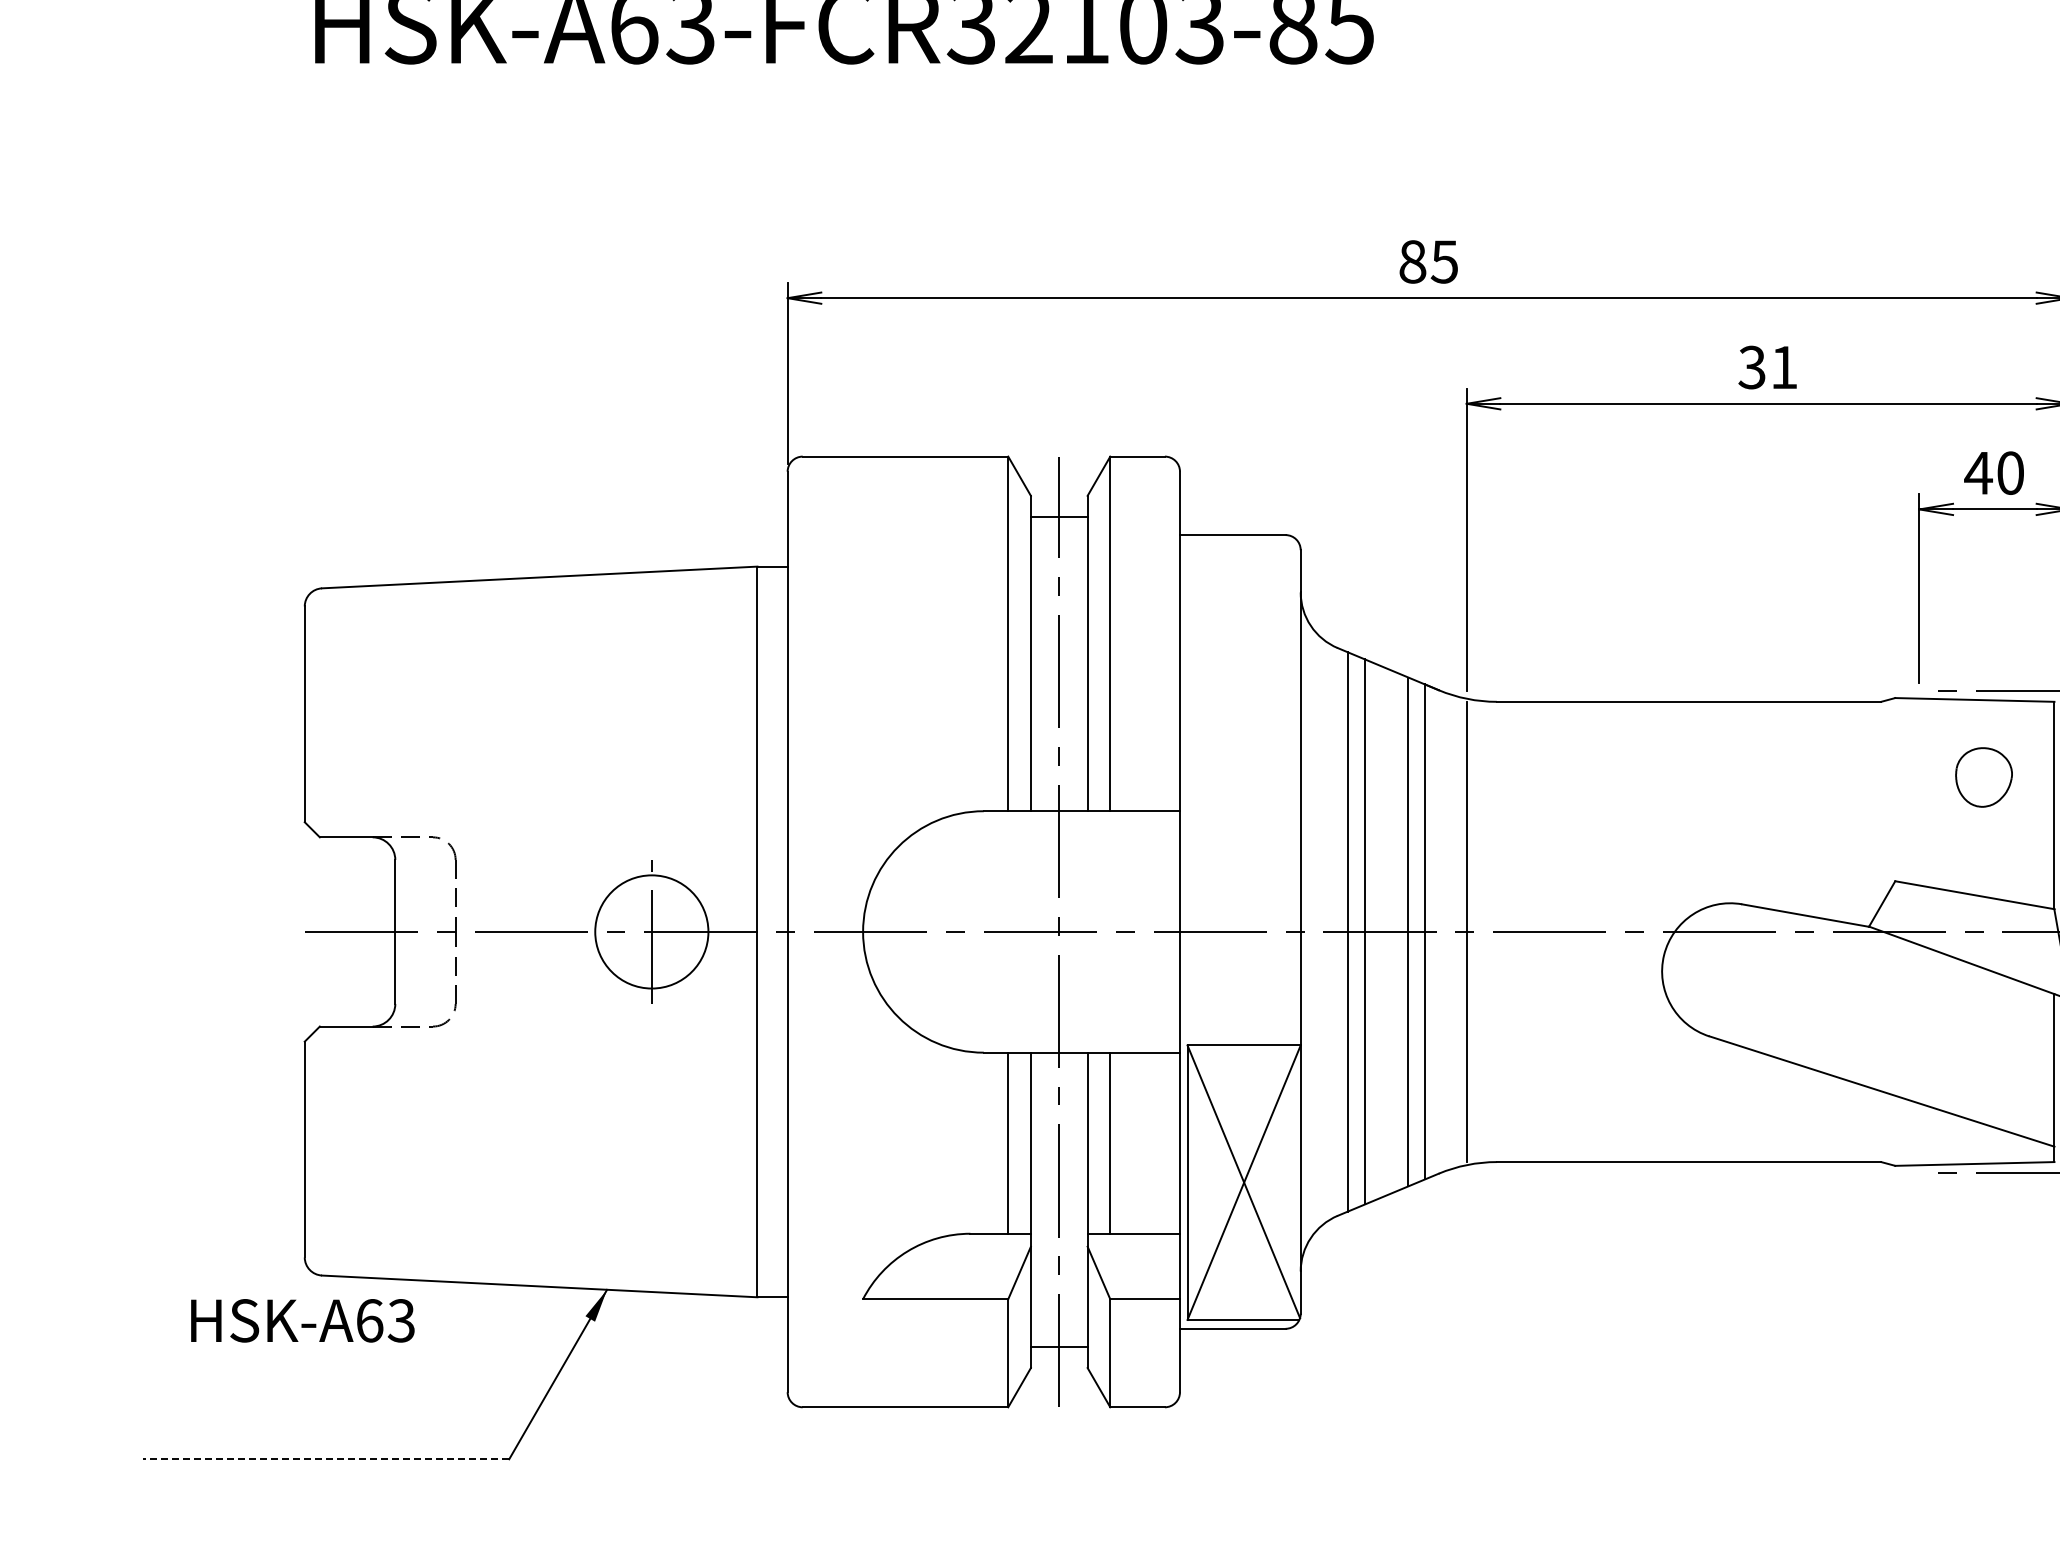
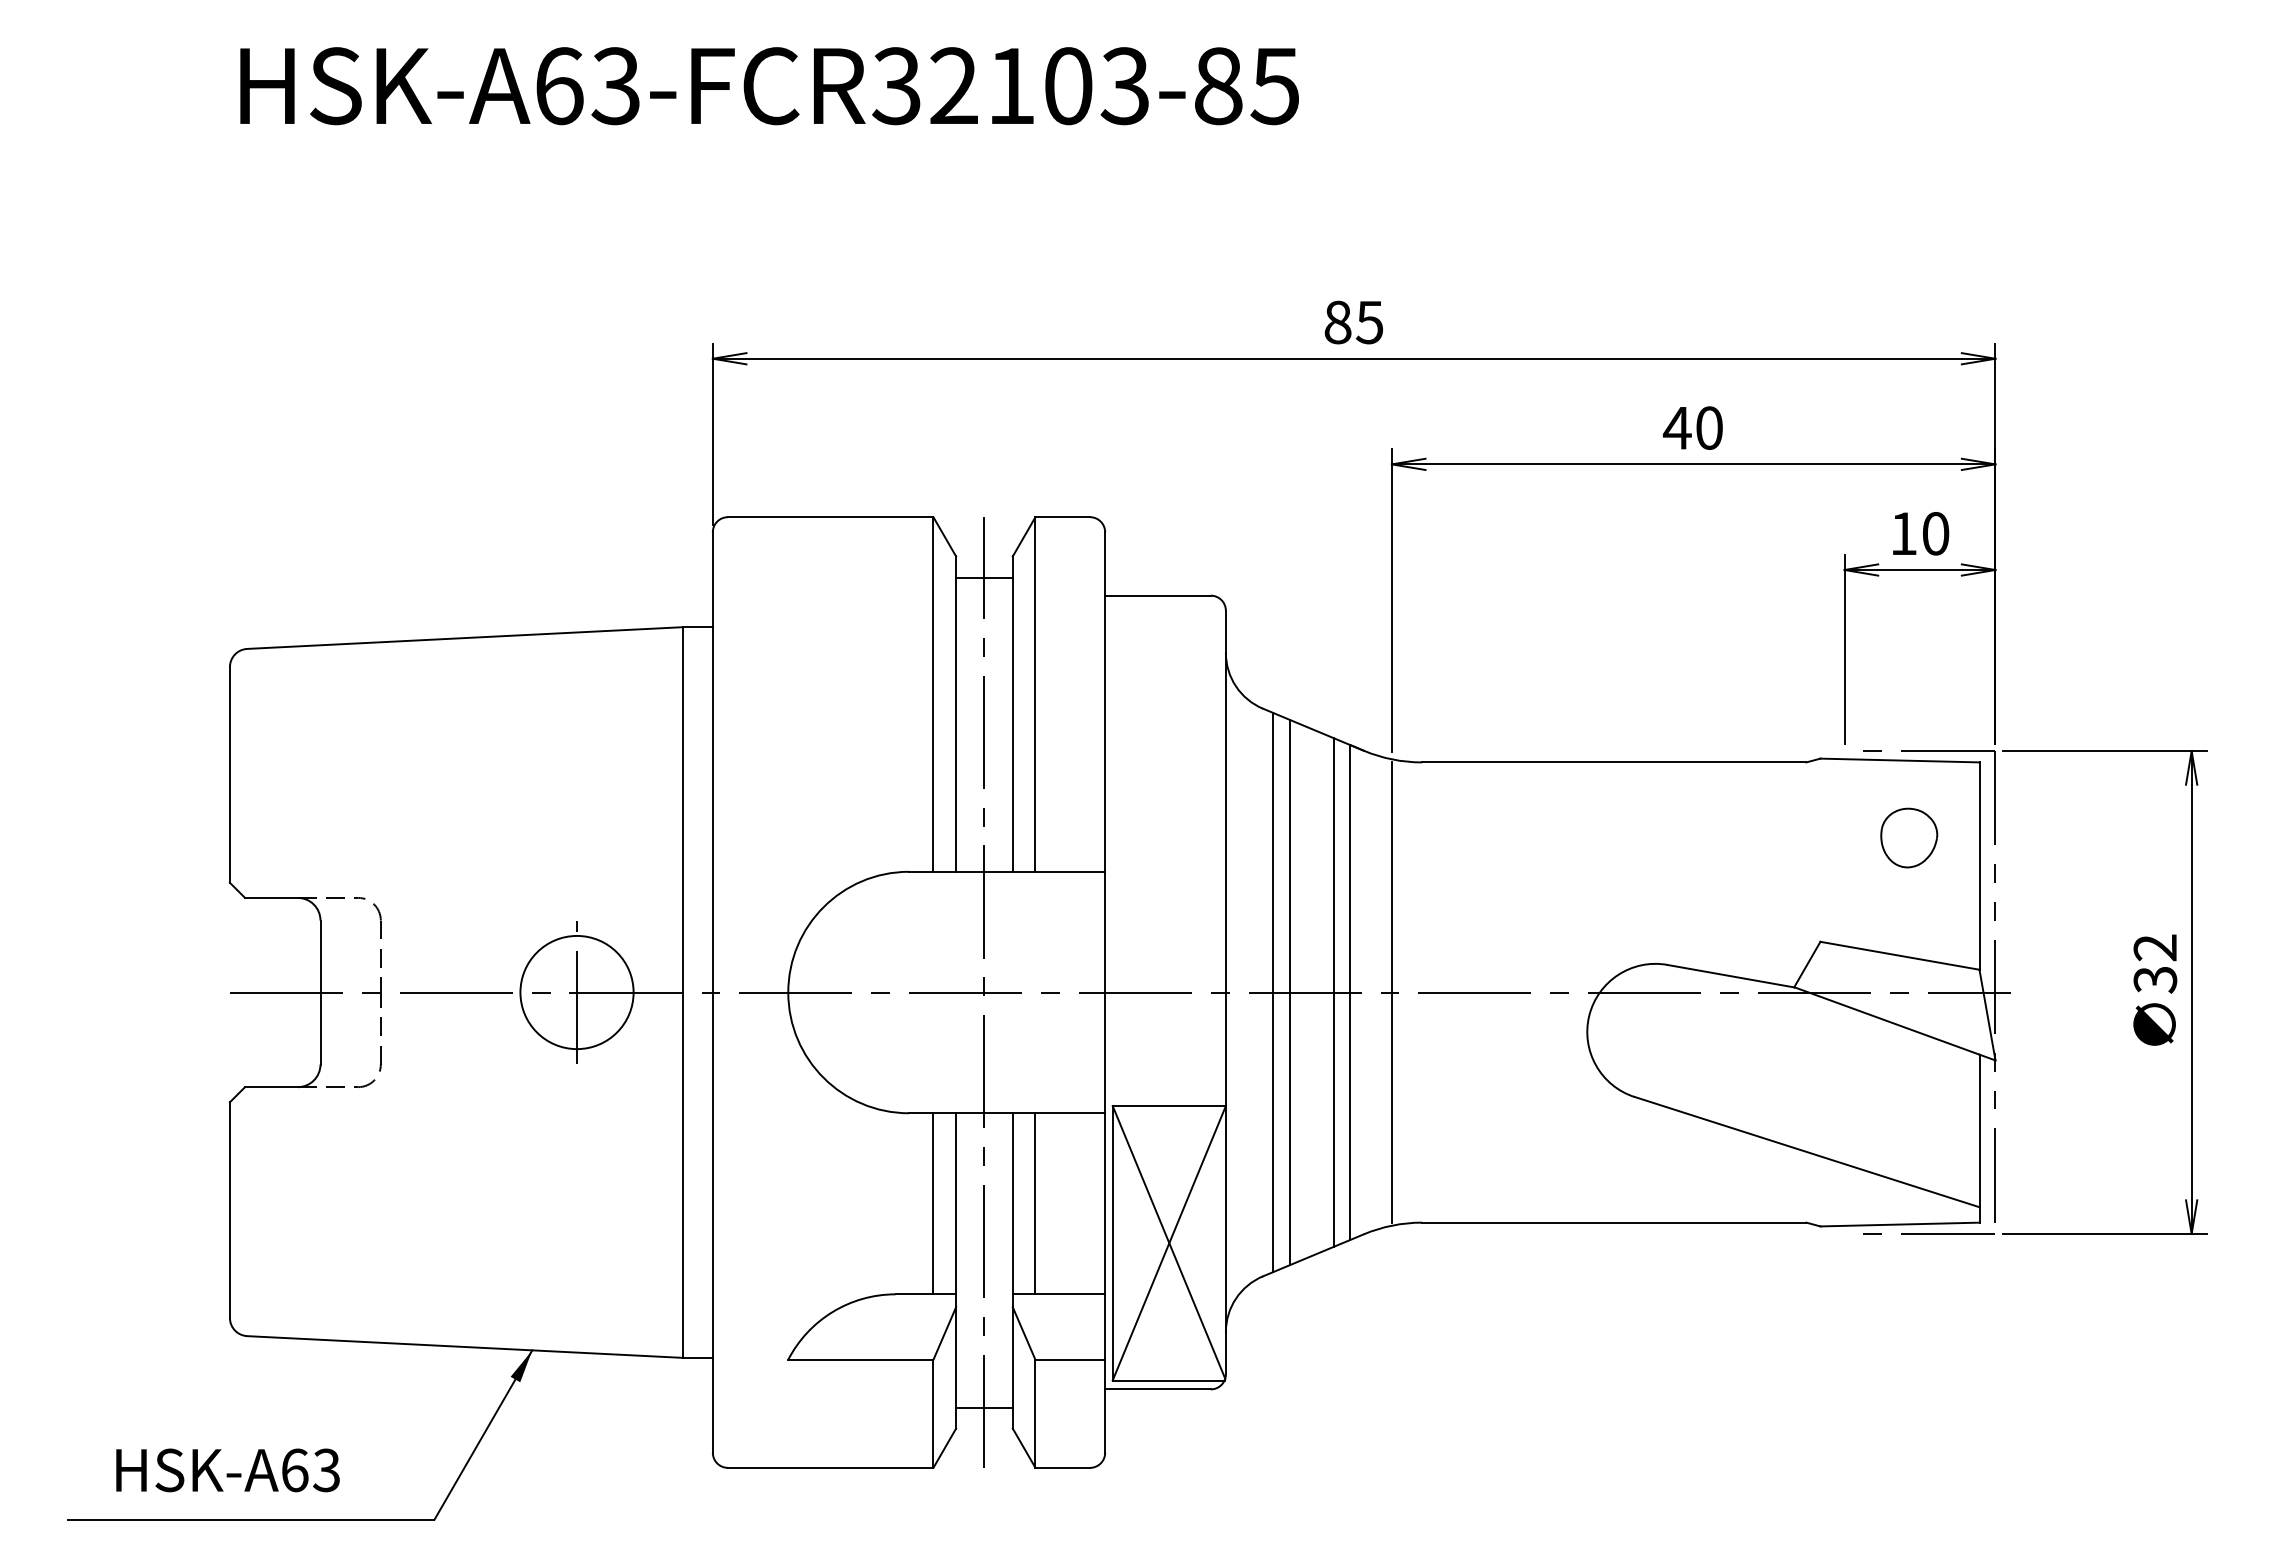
text: (1767, 366) -> (1692, 427), 31 -> 40
text: (1978, 472) -> (1903, 533), 40 -> 10
text: (302, 1320) -> (227, 1470), moved
line: (325, 1458) -> (250, 1519), dashed -> solid

